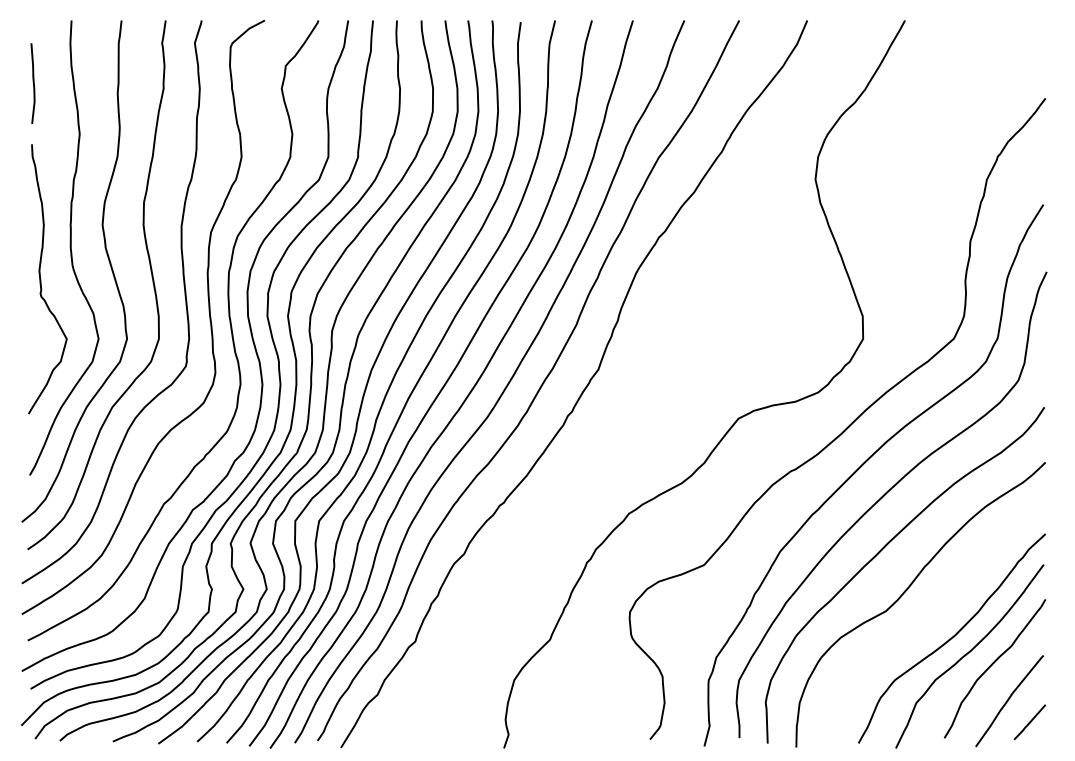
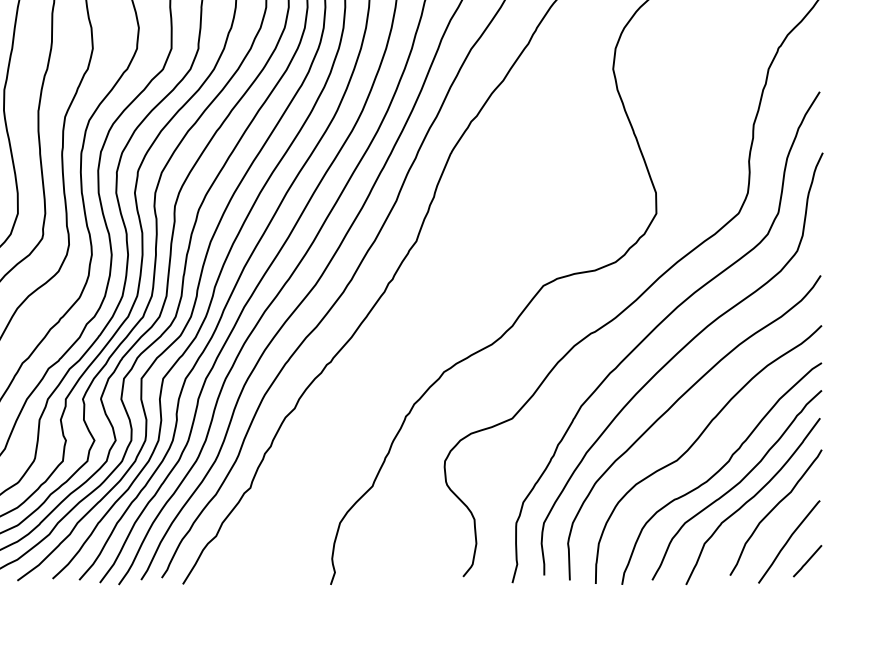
curve: (932, 623) -> (719, 471), added

